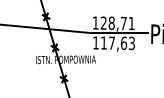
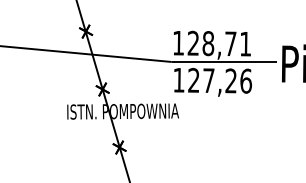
text: (117, 43) -> (219, 81), 117,63 -> 127,26

